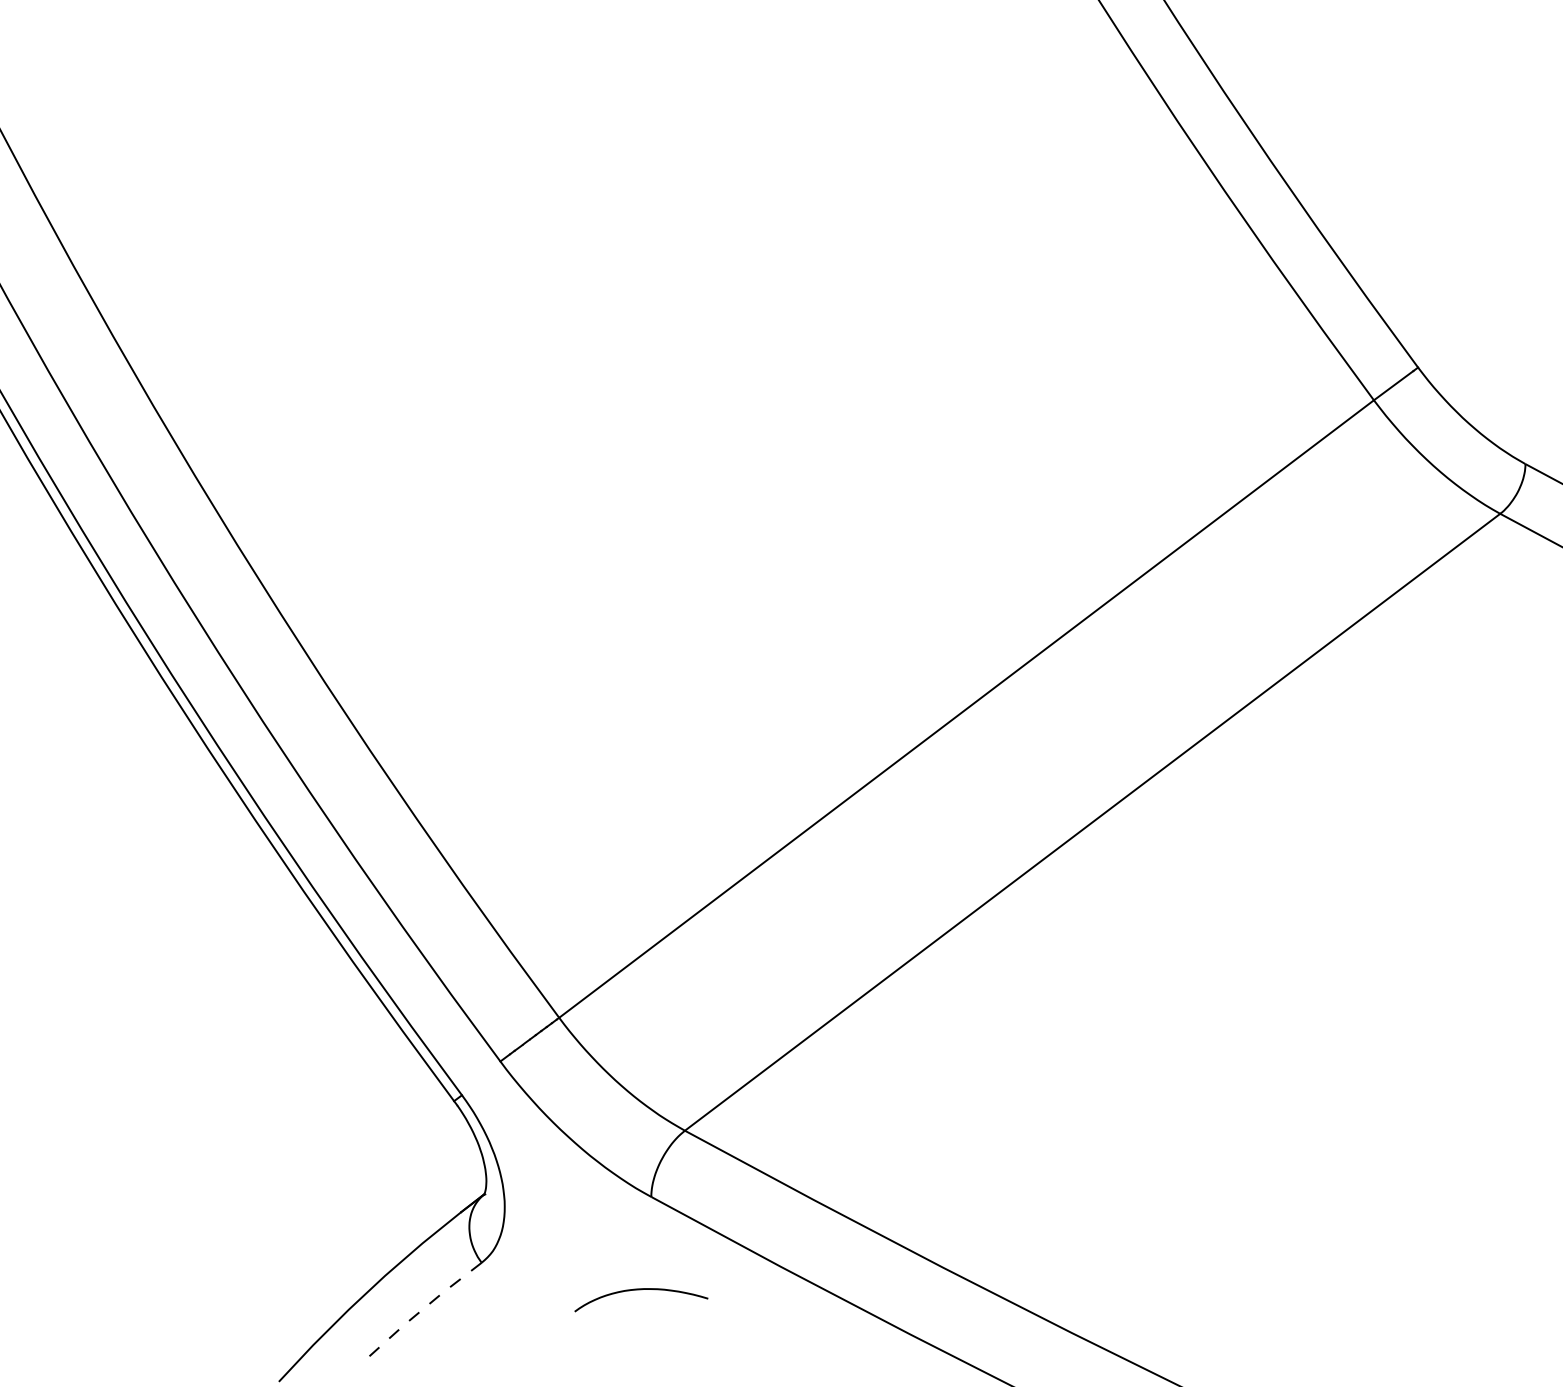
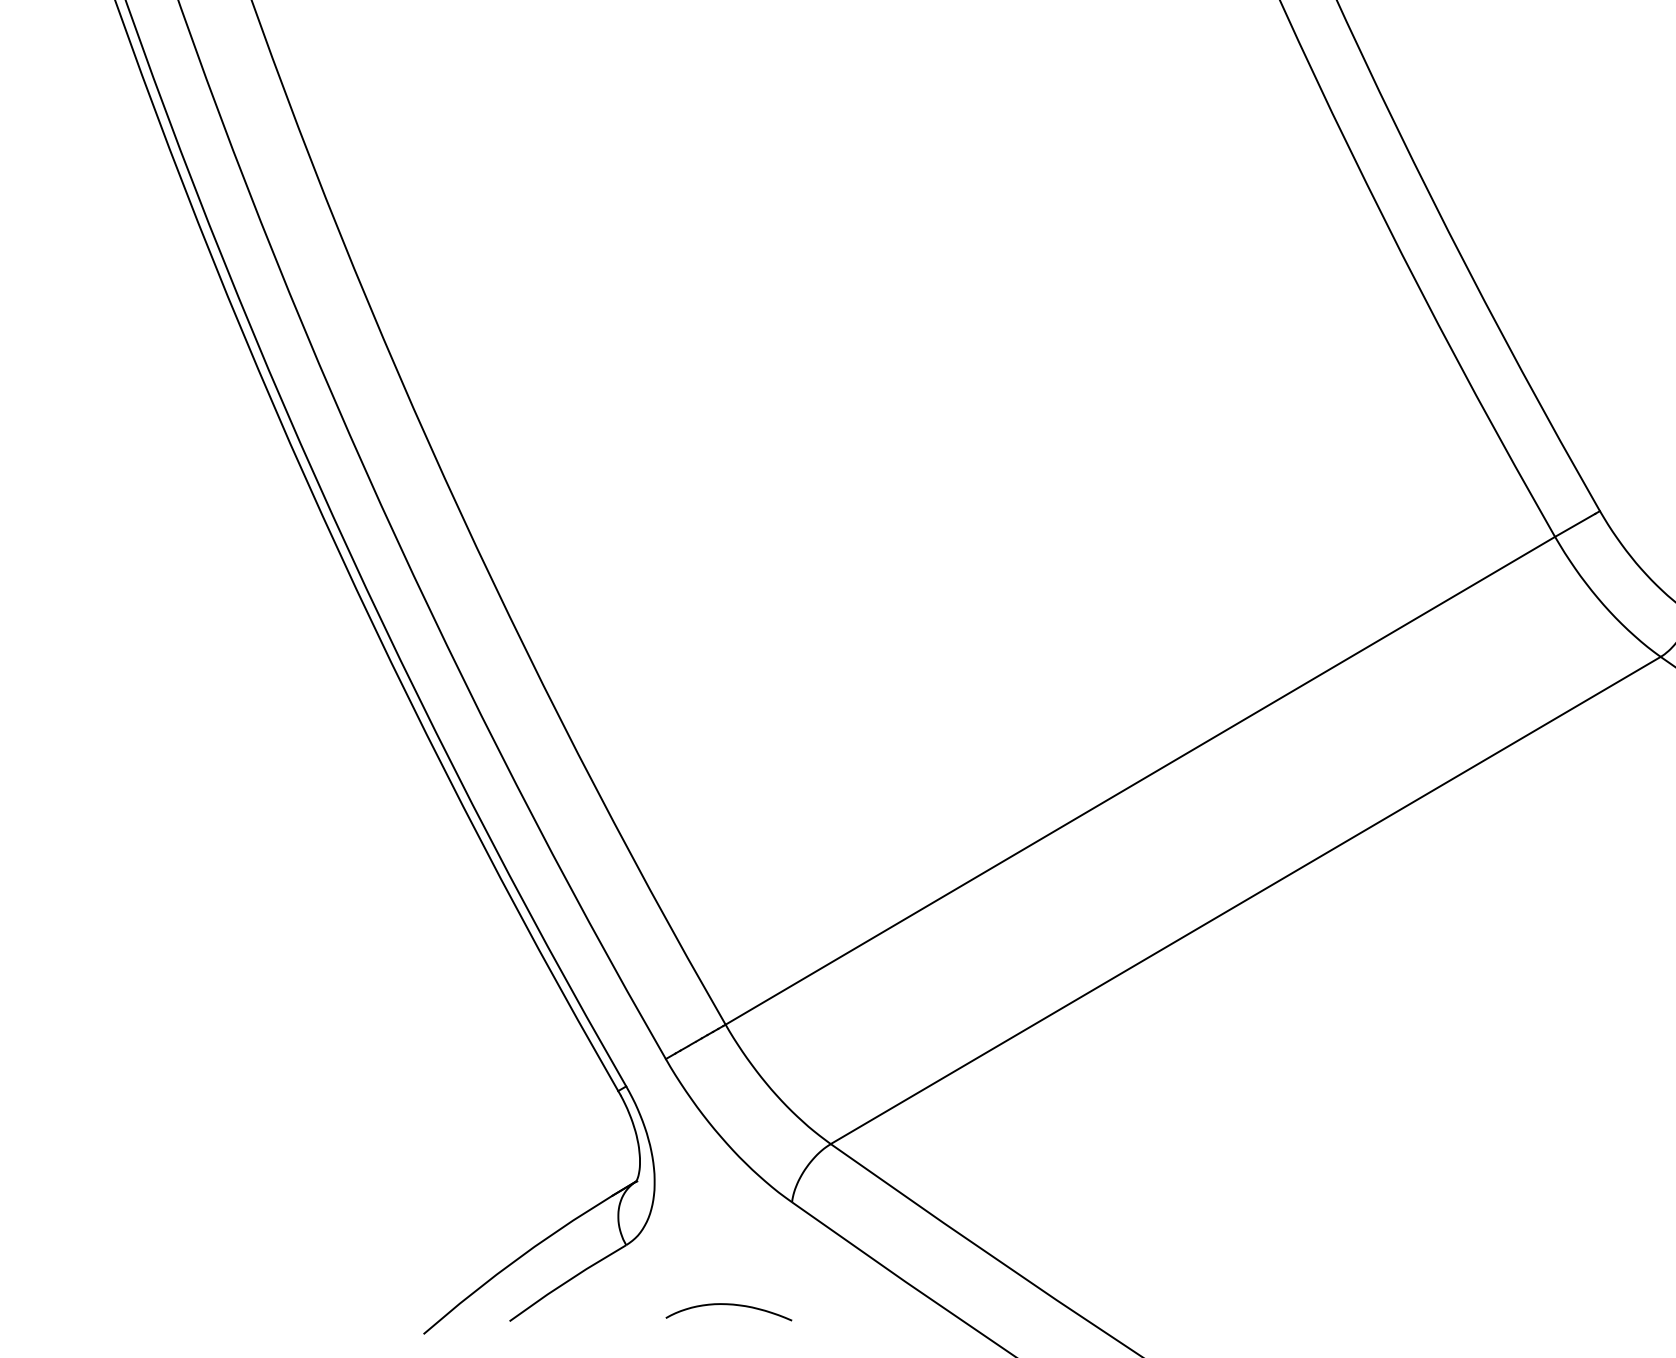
curve: (639, 1290) -> (728, 1305), moved
line: (423, 1309) -> (566, 1282), dashed -> solid

